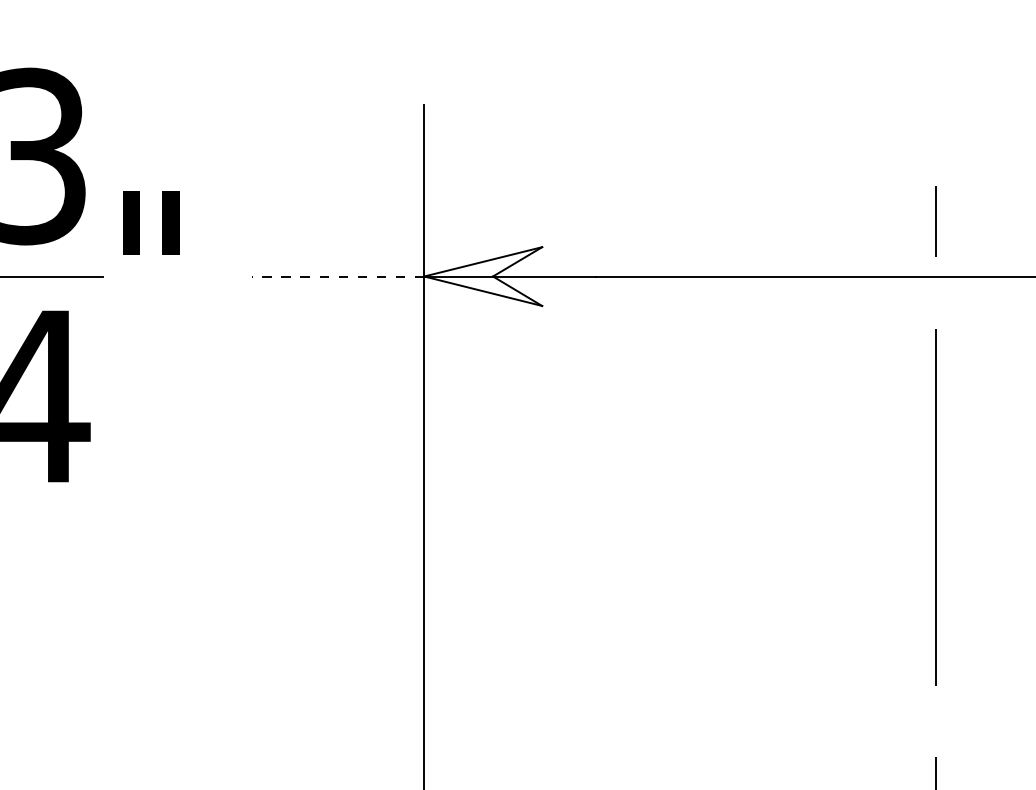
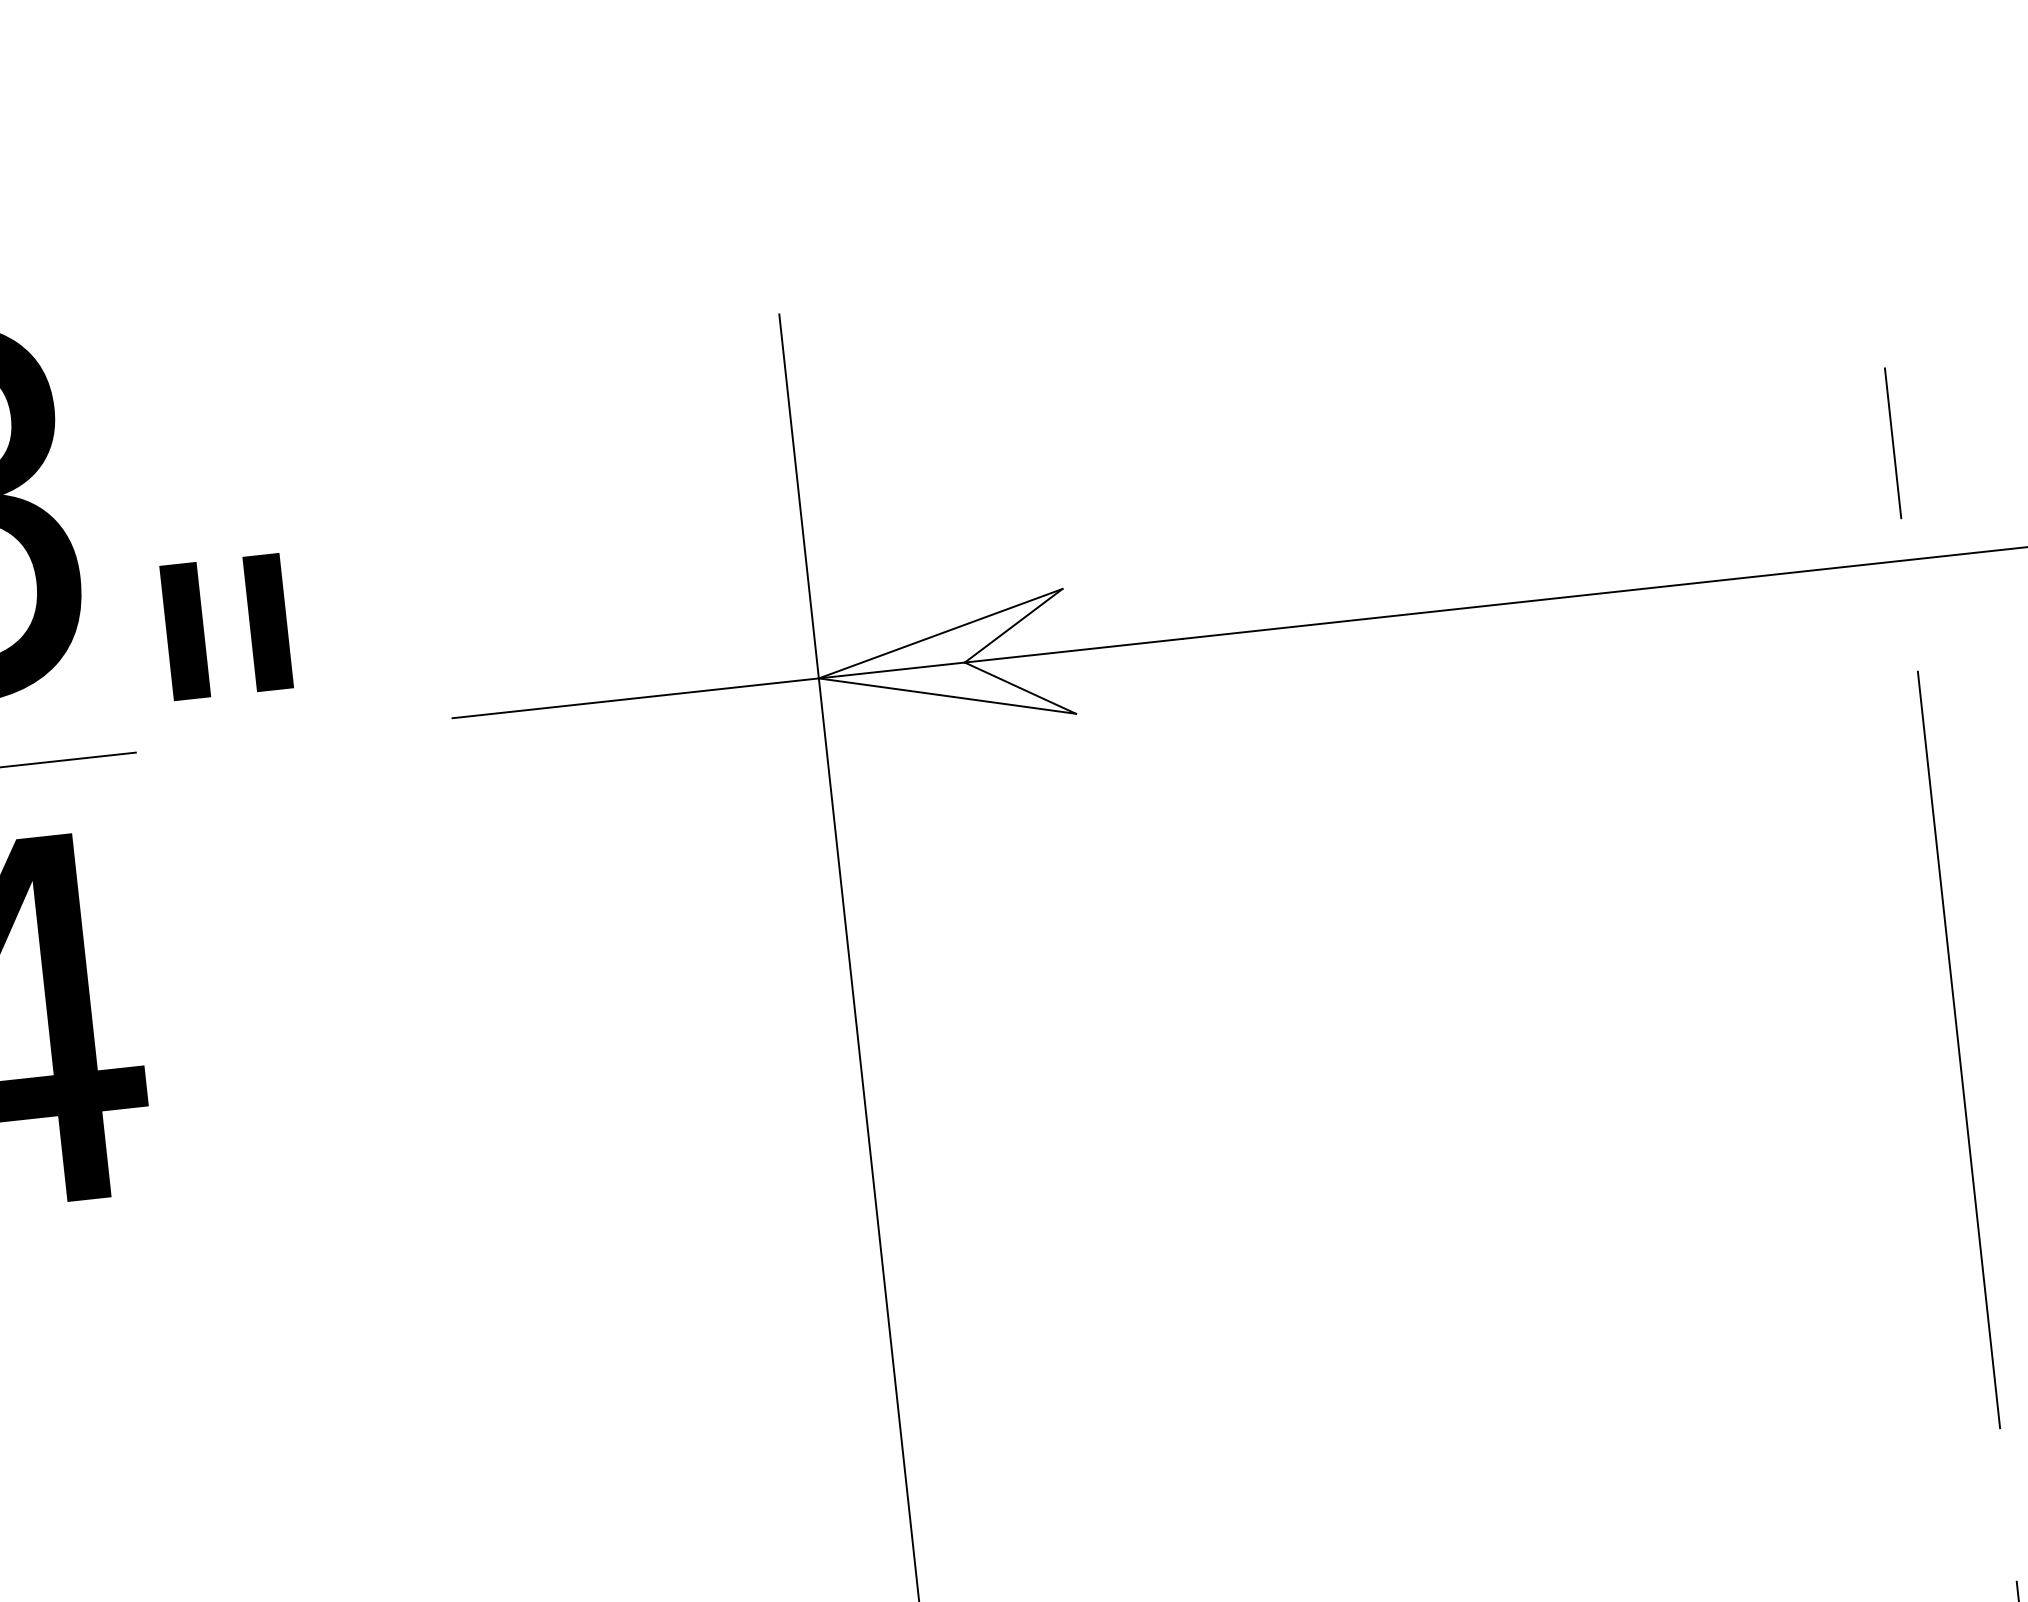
line: (337, 276) -> (634, 698), dashed -> solid

